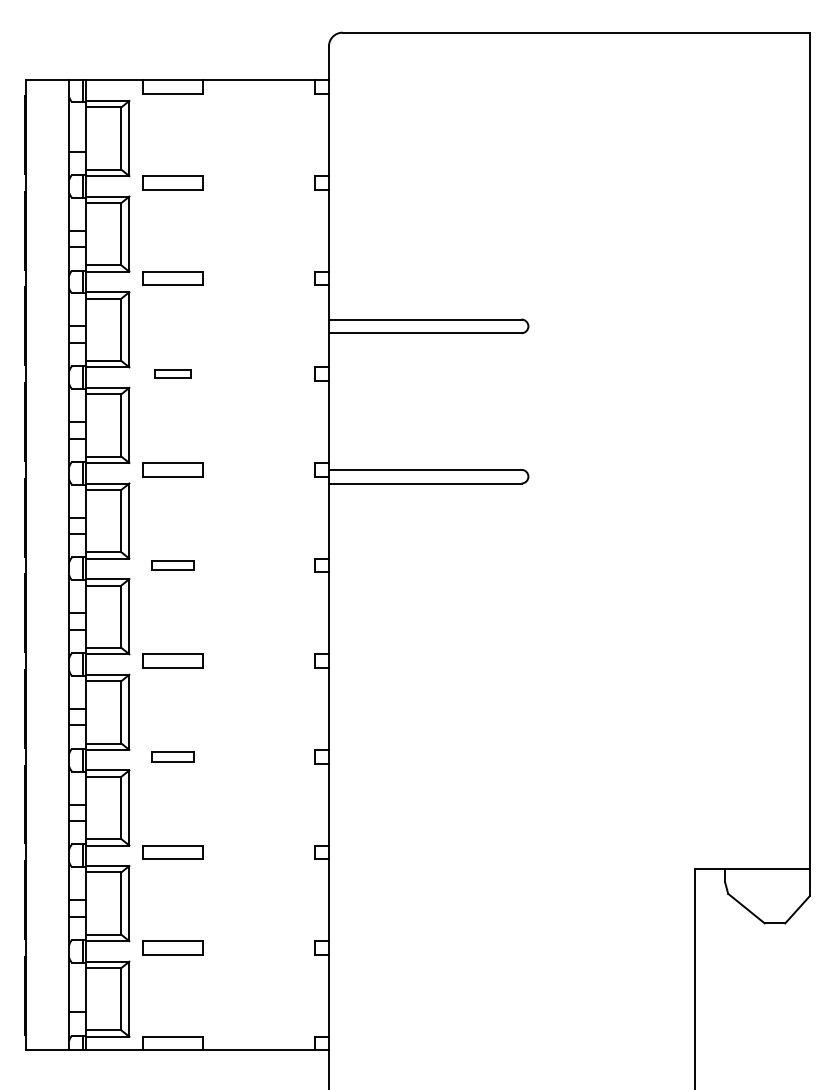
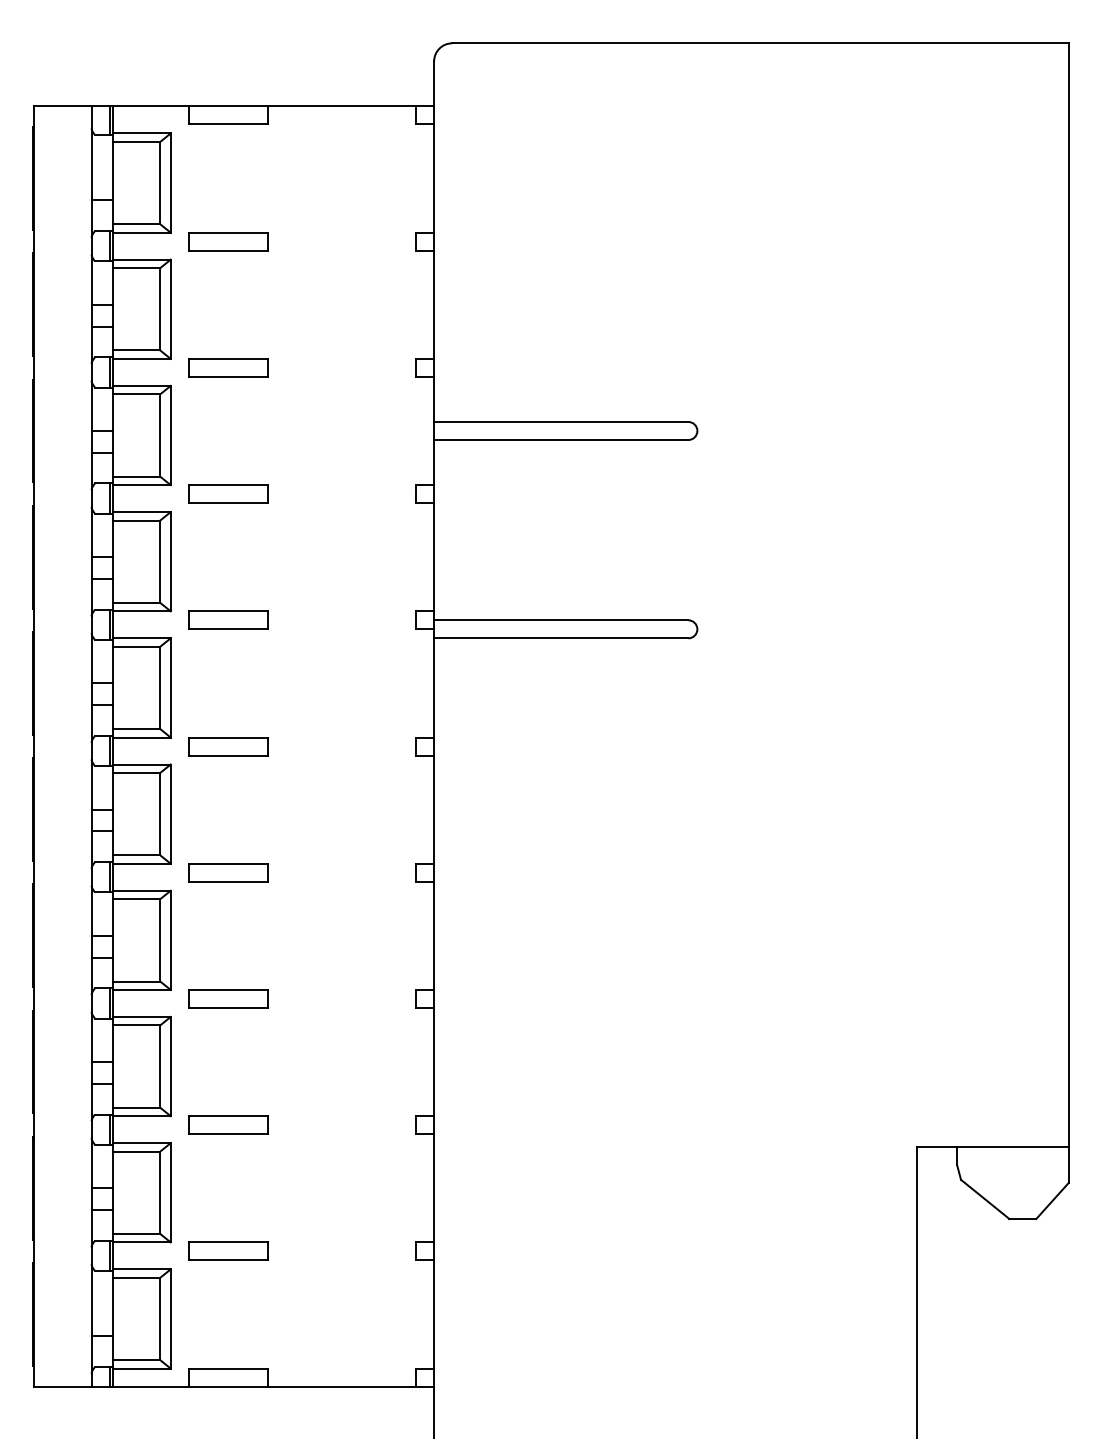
part: (172, 373) -> (227, 493), size x1.67
part: (172, 565) -> (227, 746), size x1.43
part: (172, 756) -> (227, 998), size x1.43

